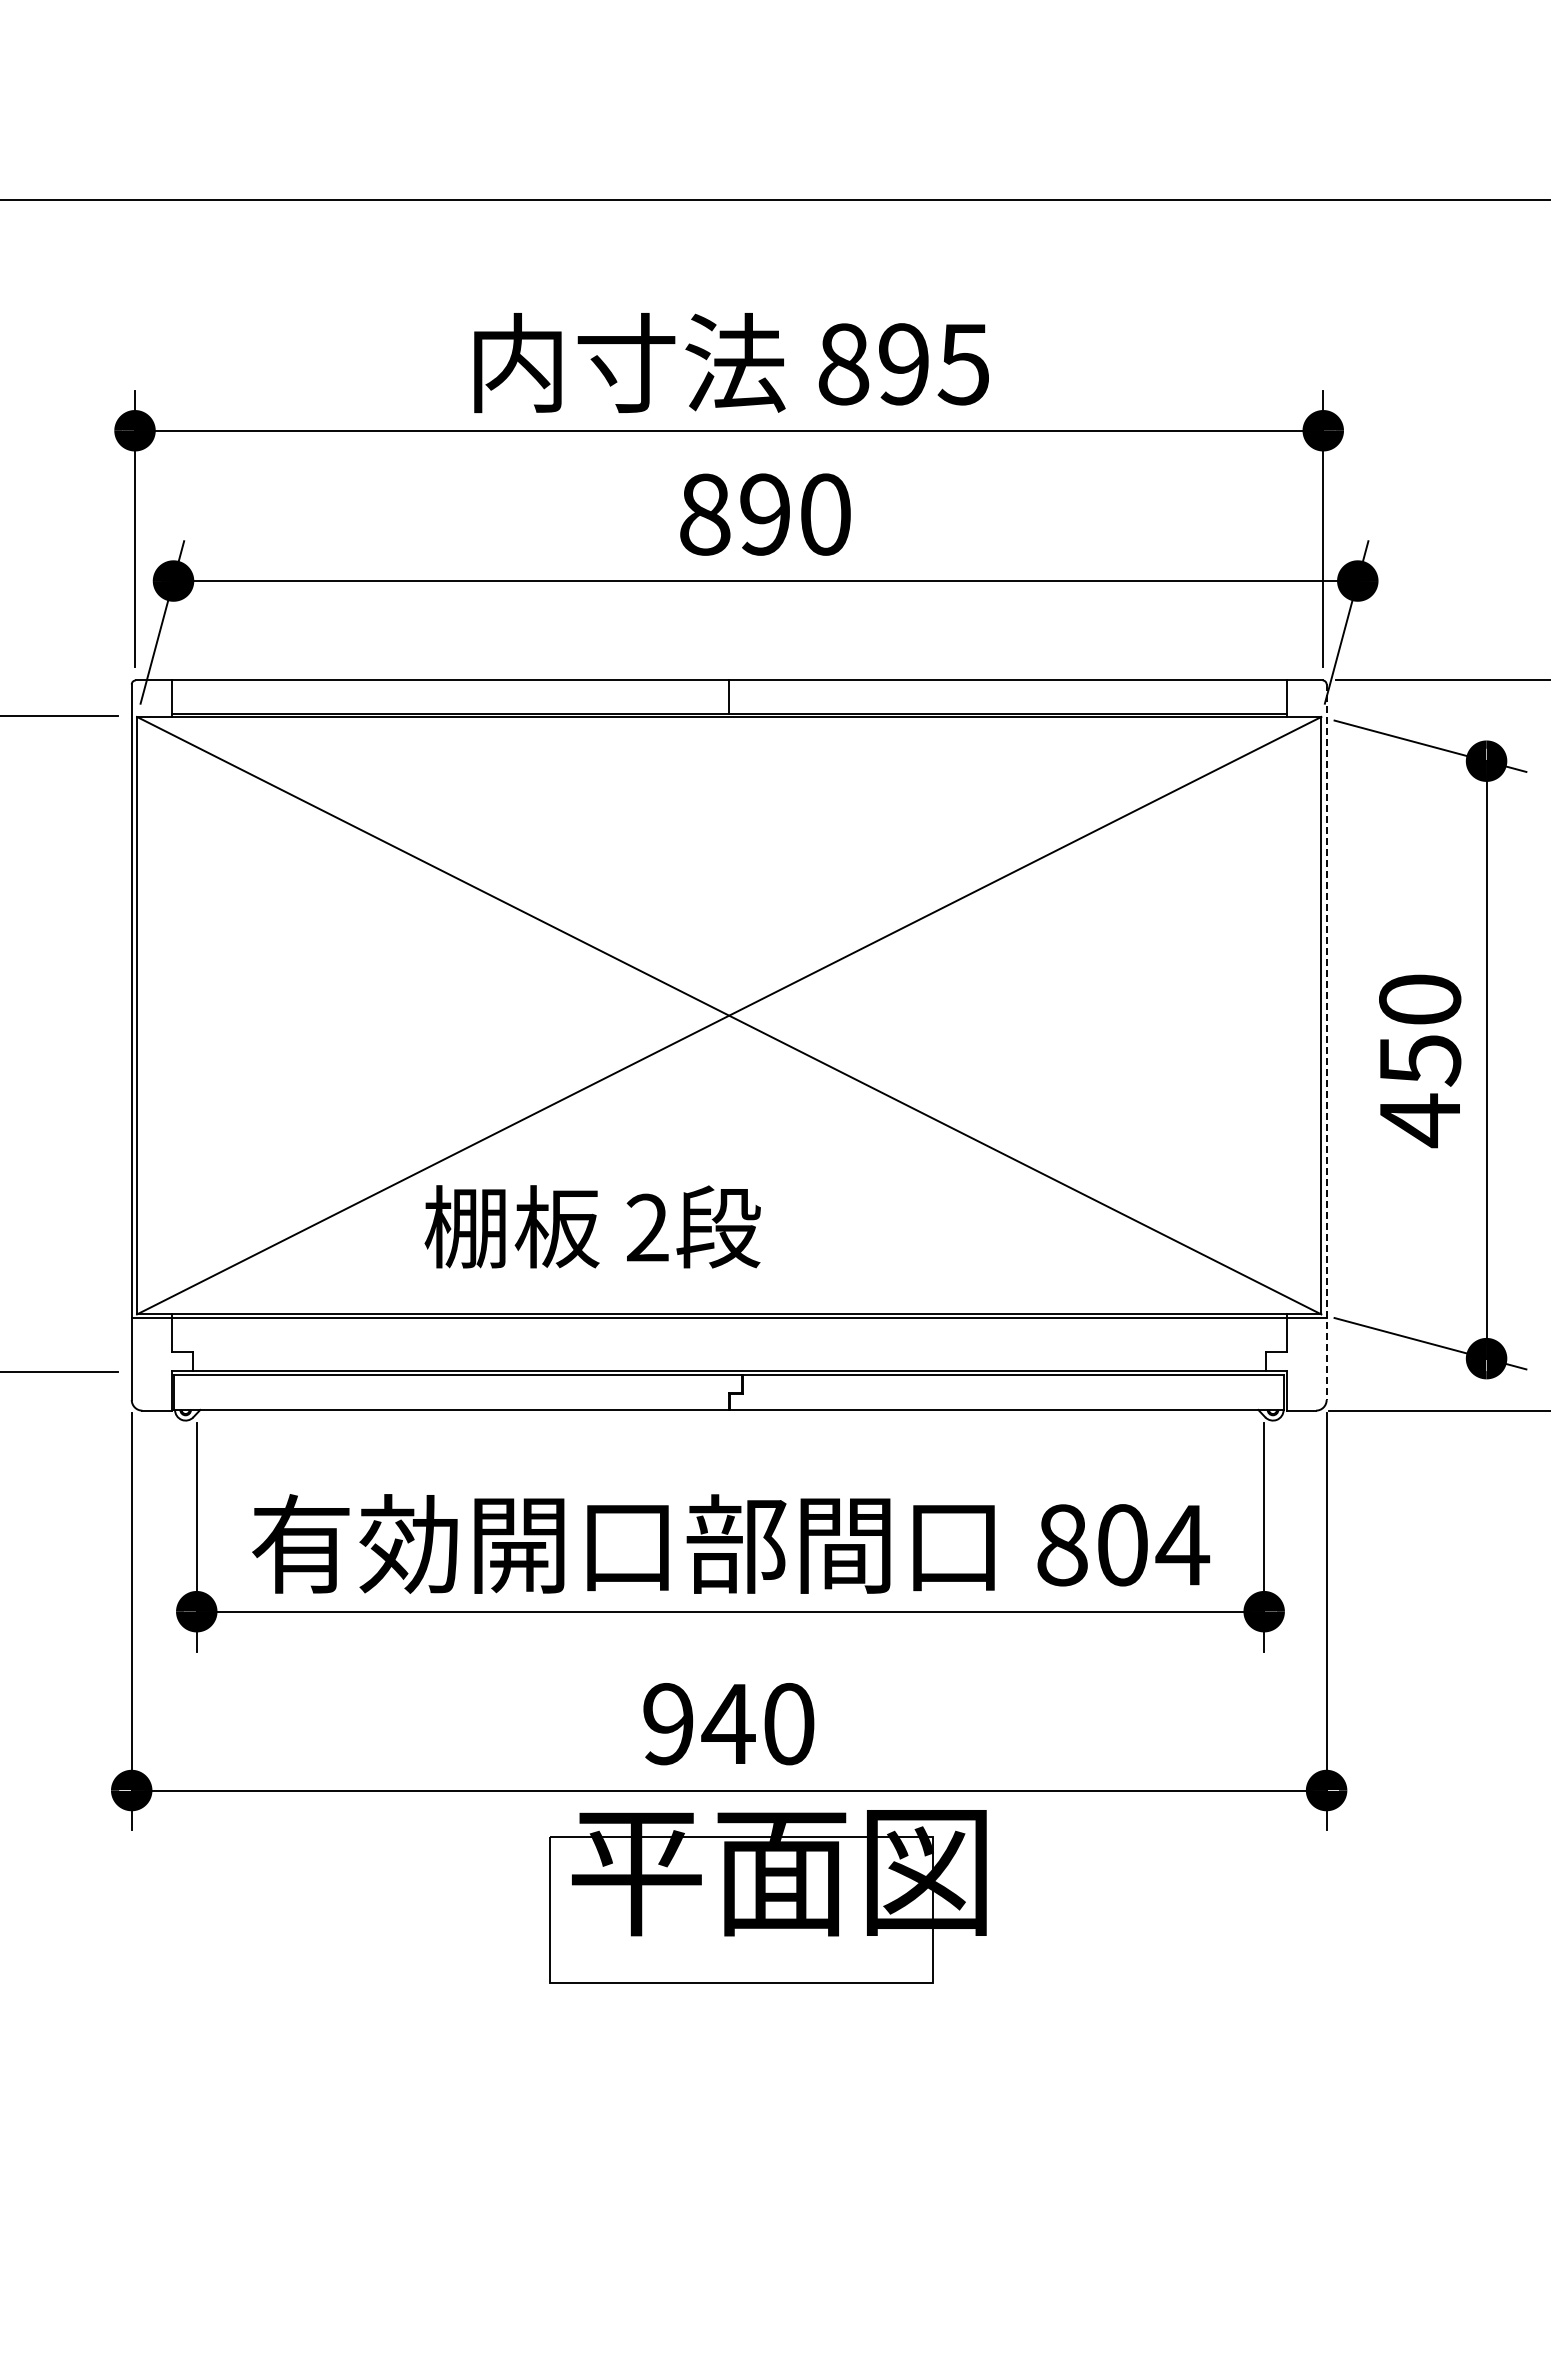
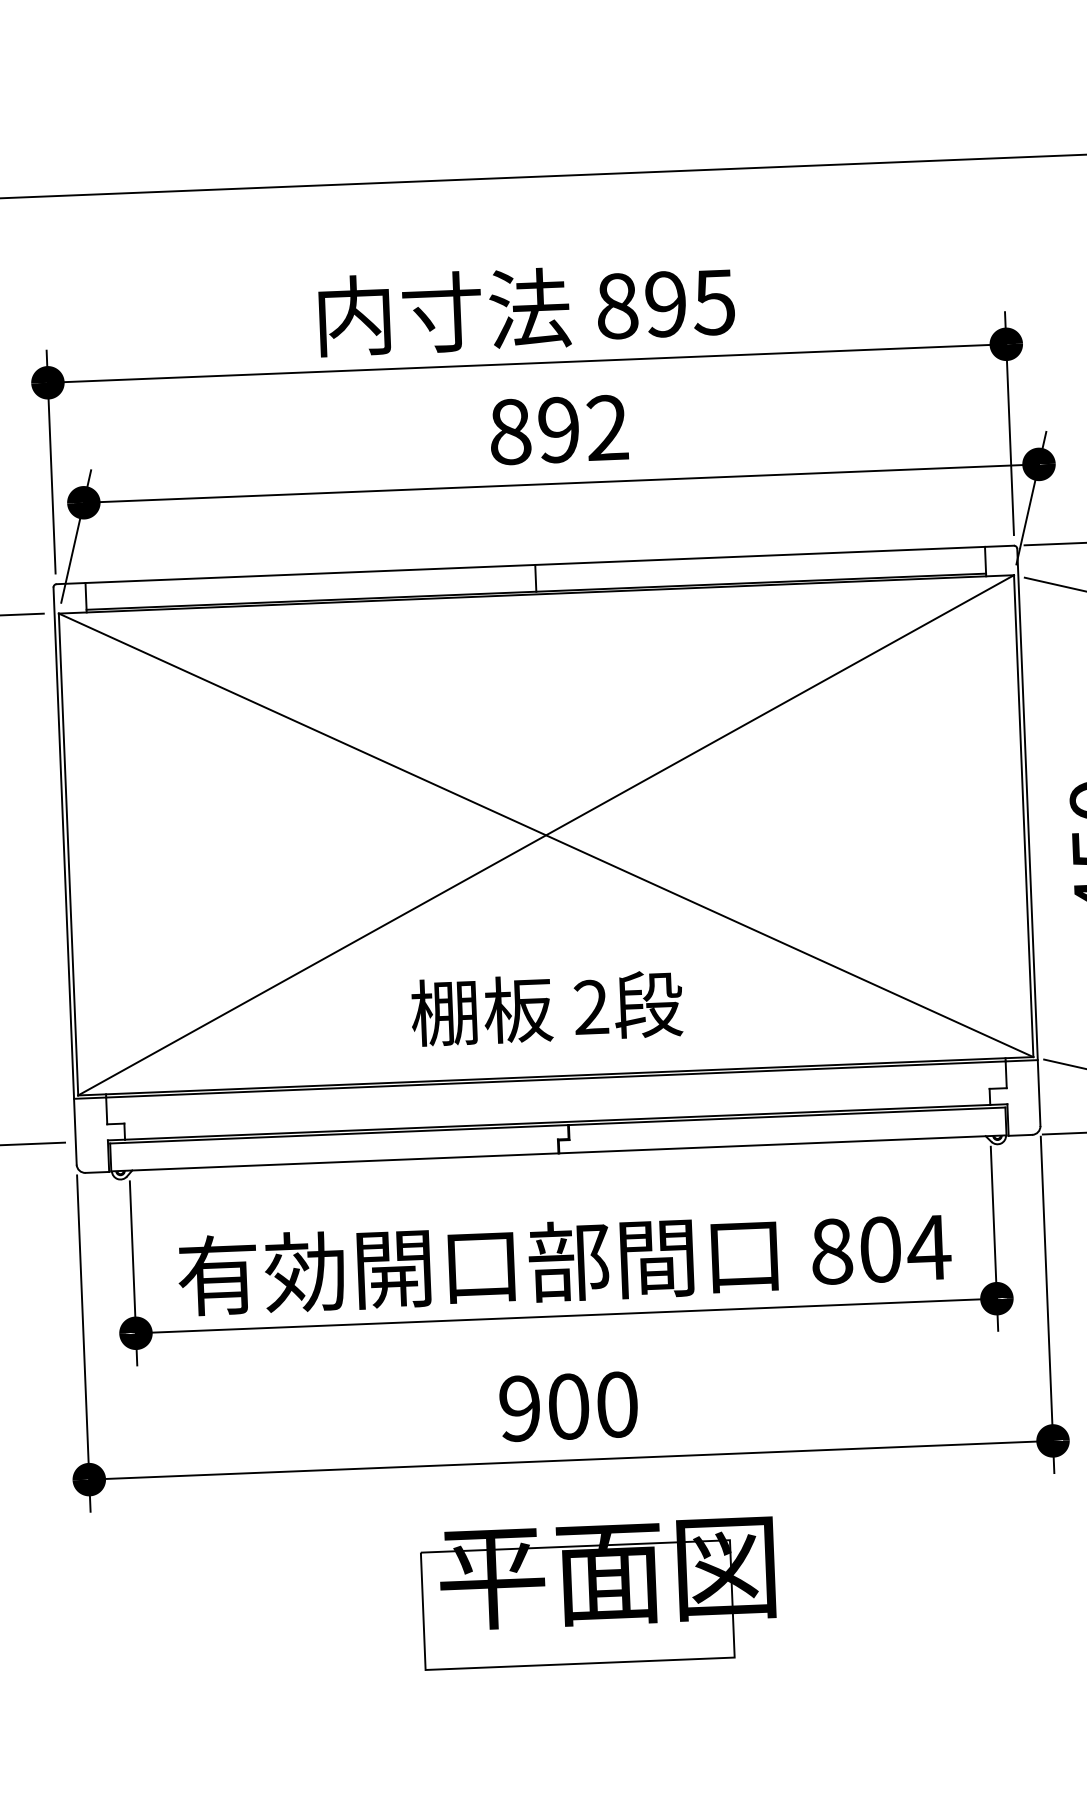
text: (825, 514) -> (607, 427), 890 -> 892
line: (1326, 1042) -> (1028, 837), dashed -> solid
text: (592, 1226) -> (546, 1008), moved
text: (728, 1724) -> (568, 1407), 940 -> 900
part: (767, 1896) -> (598, 1593), moved

